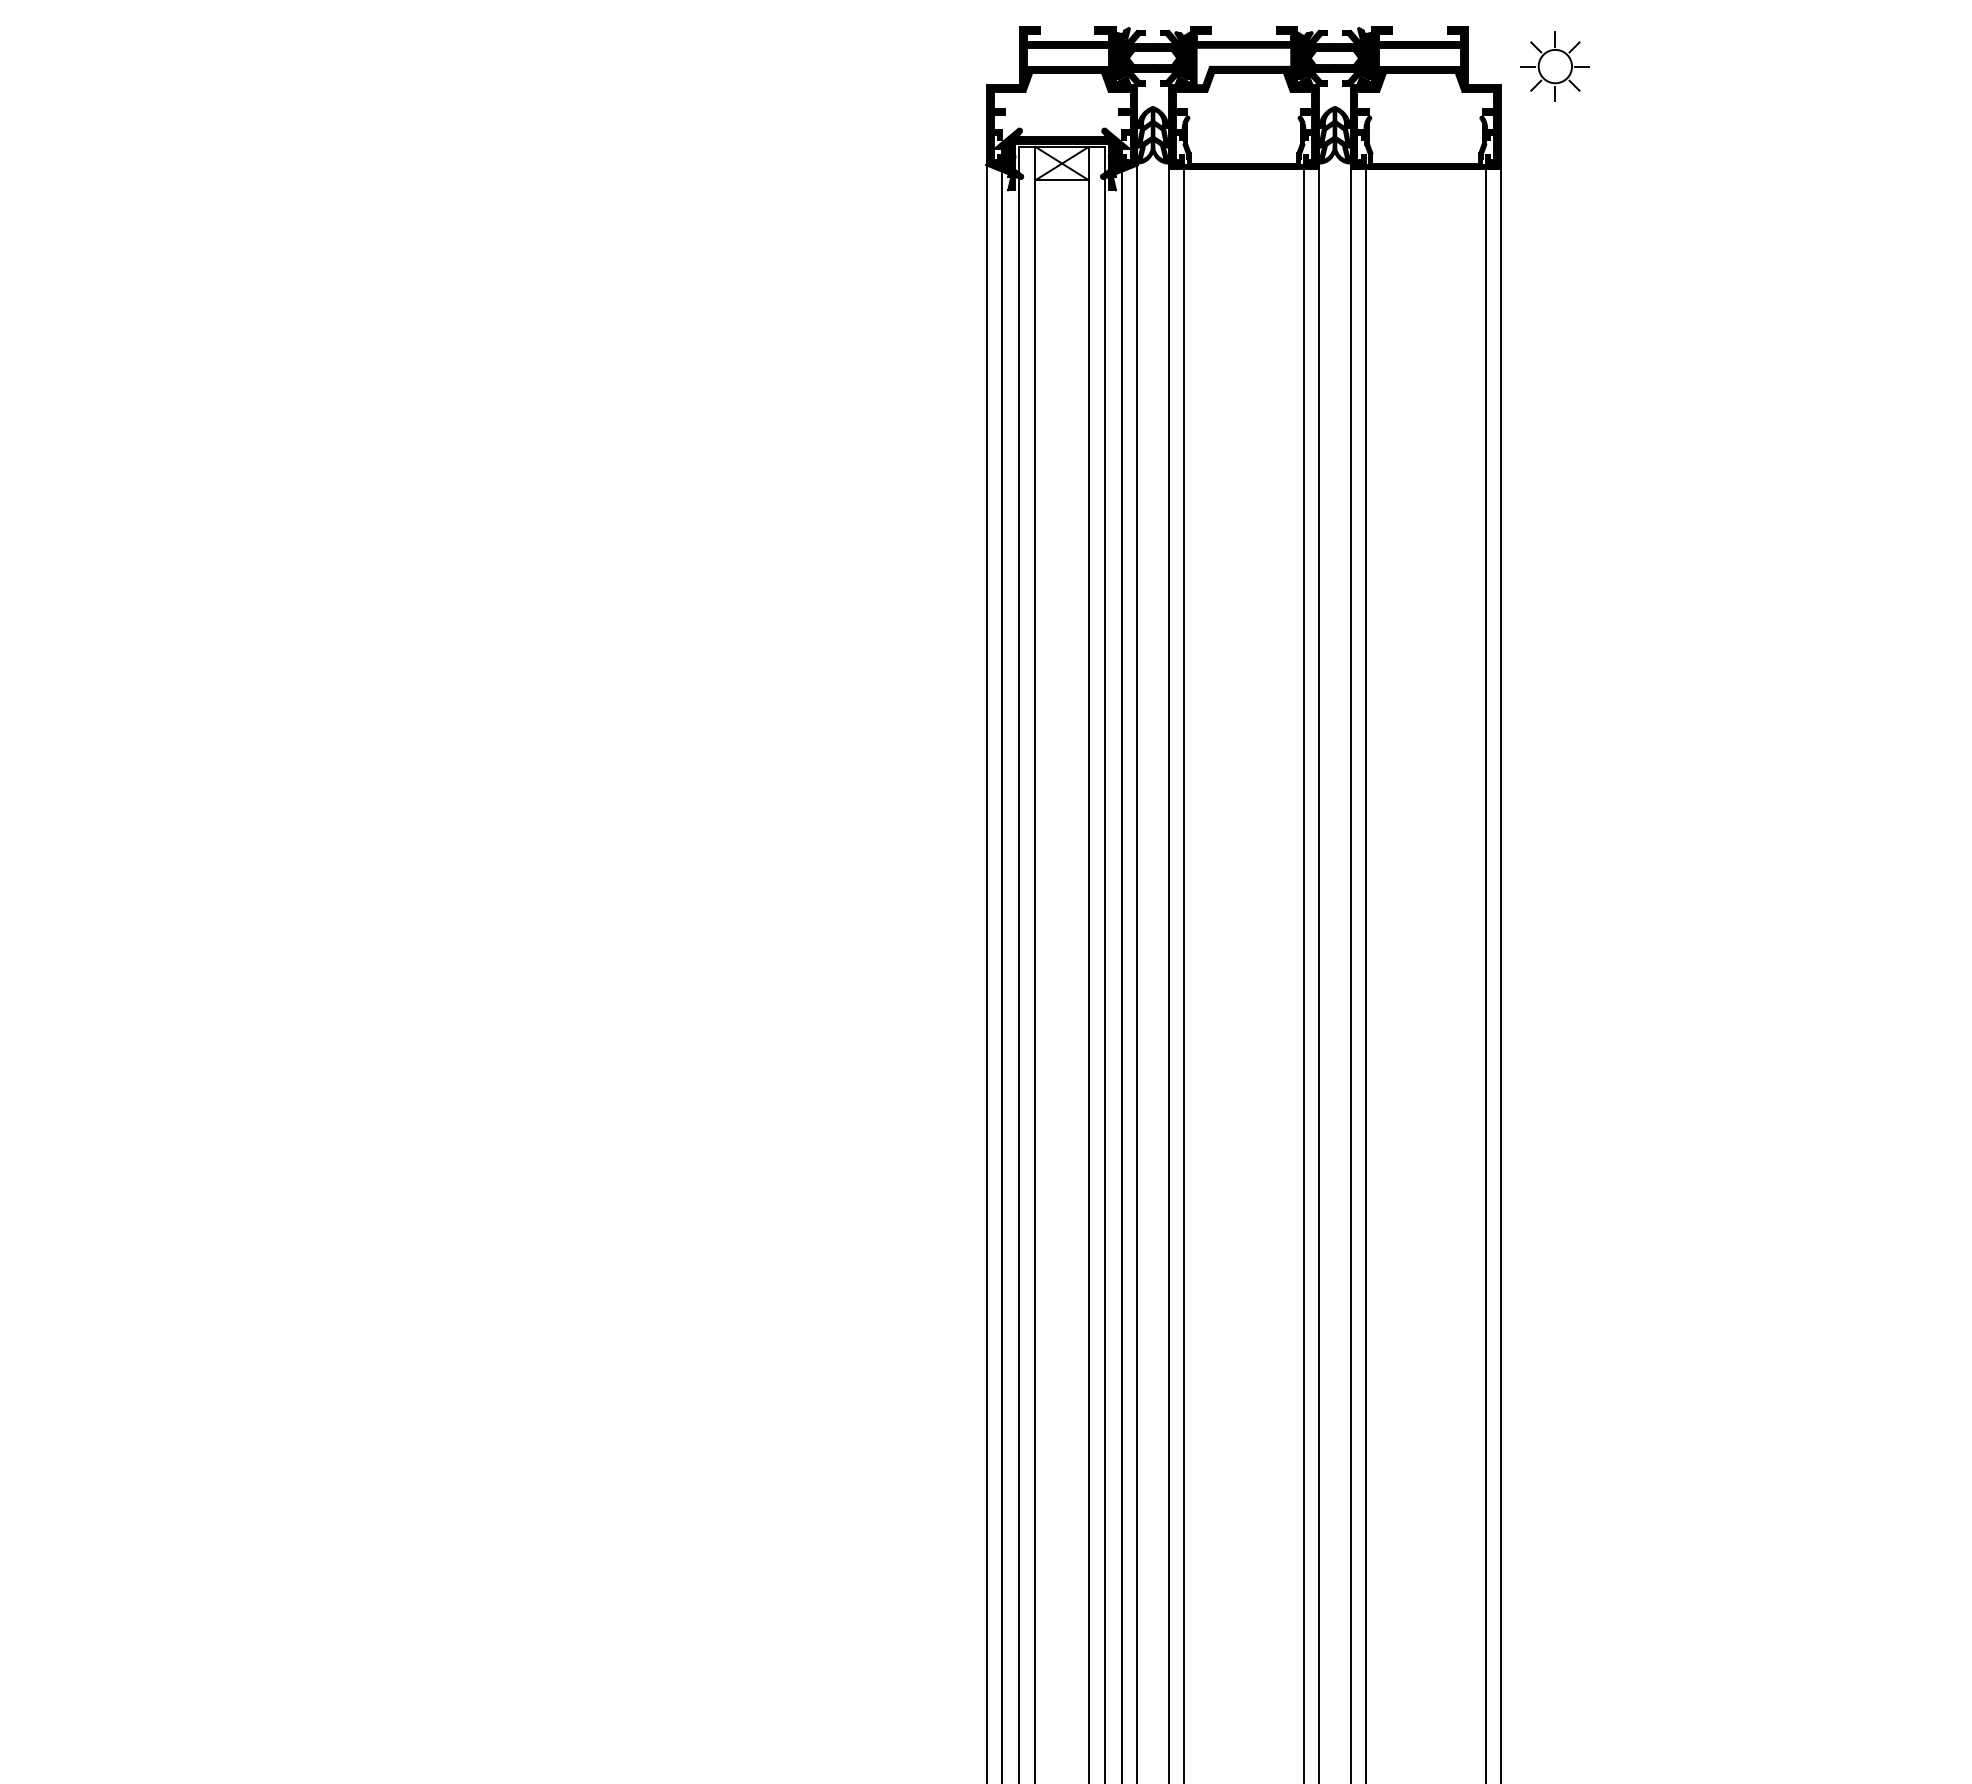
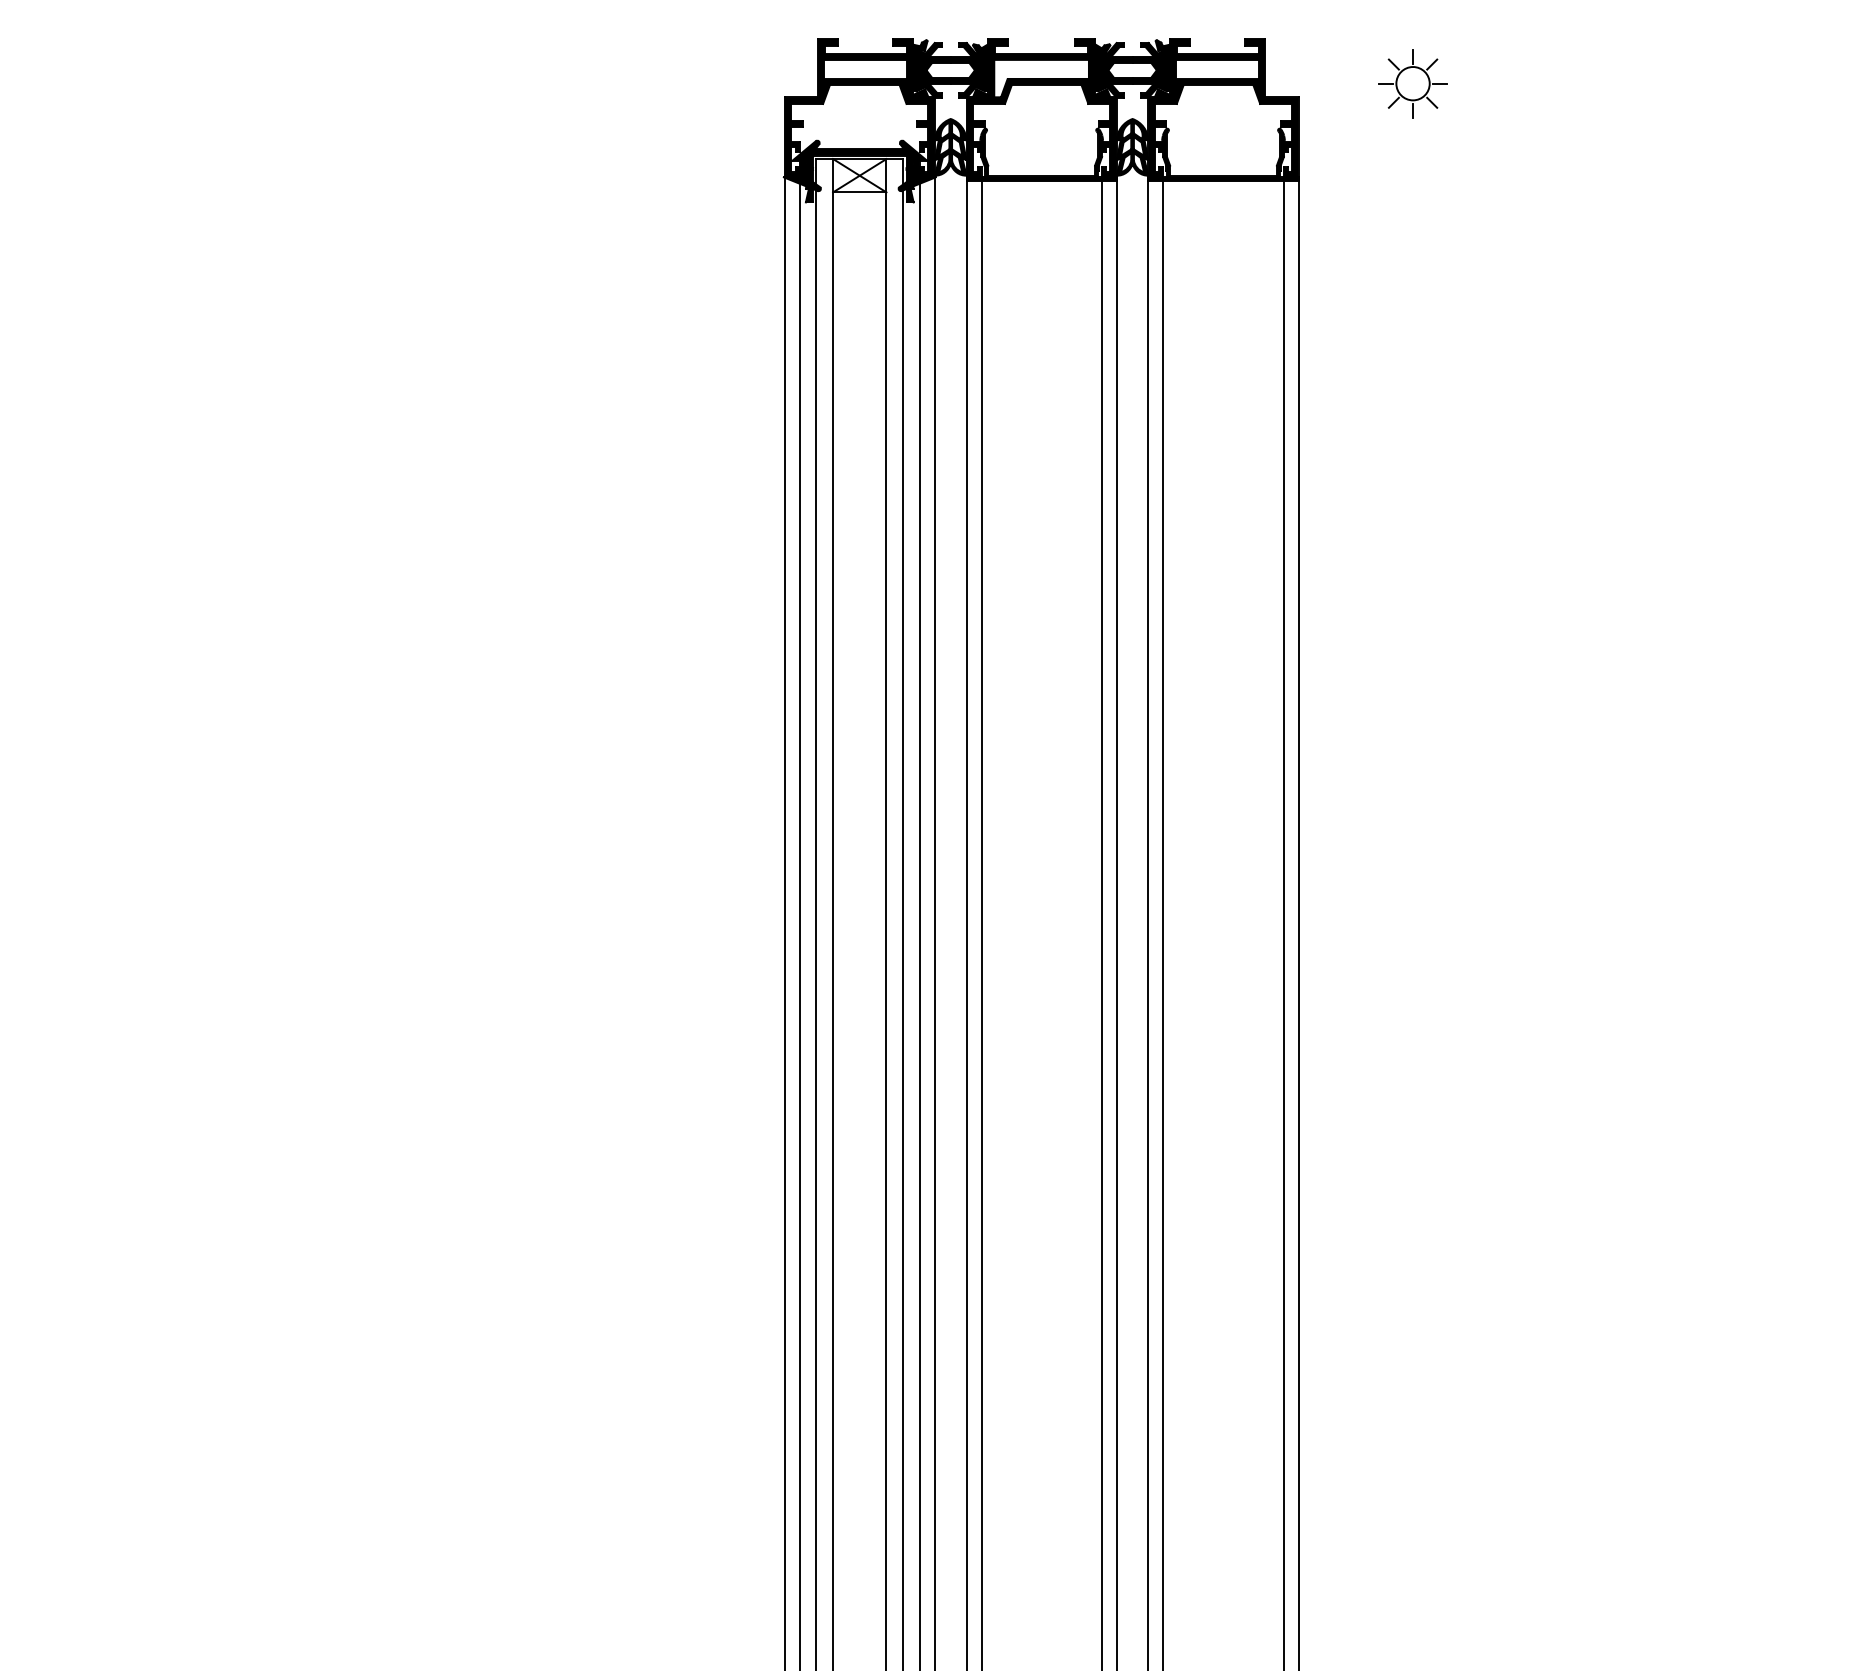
part: (1554, 66) -> (1412, 83), moved

